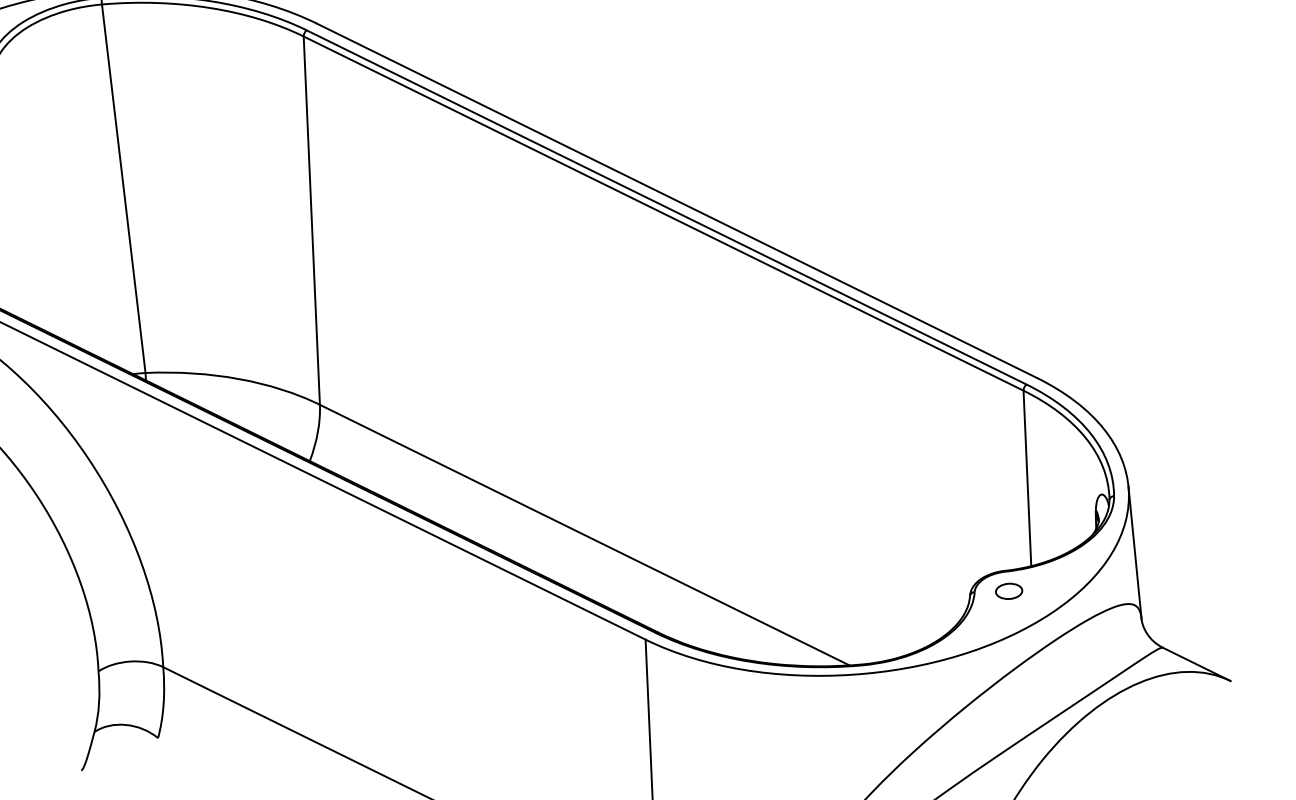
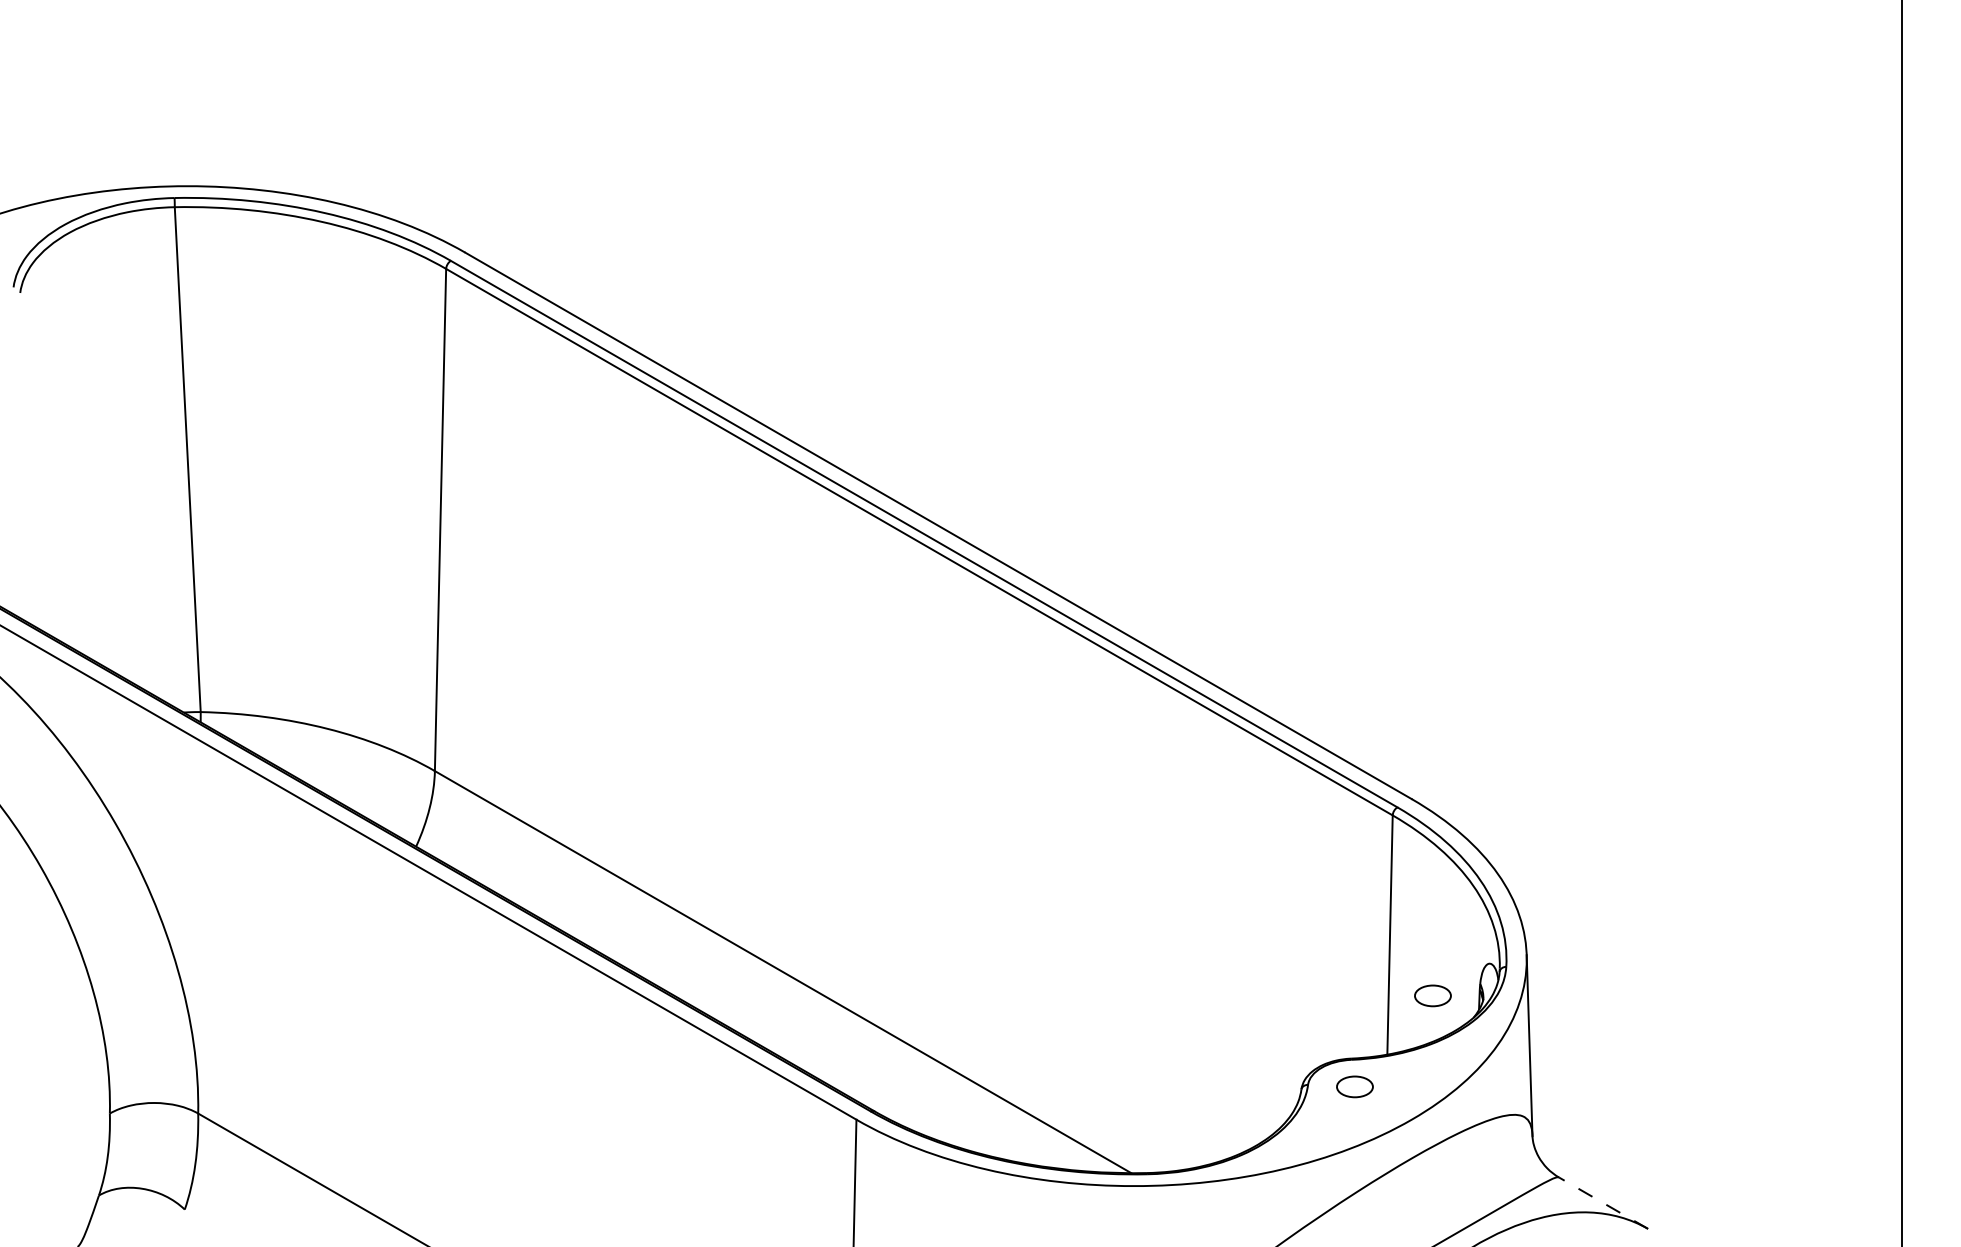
part: (1061, 520) -> (1432, 995), added
line: (1196, 663) -> (1603, 1202), solid -> dashed

